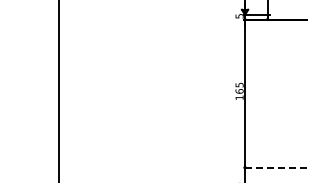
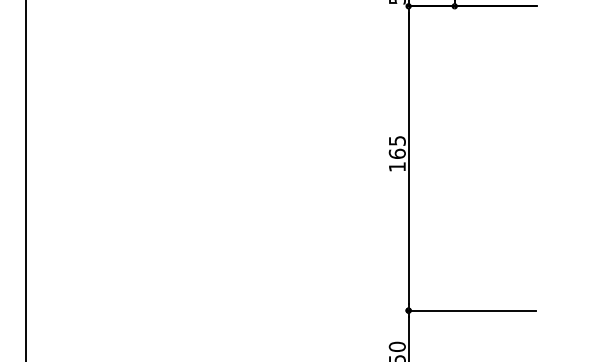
line: (275, 167) -> (471, 310), dashed -> solid

